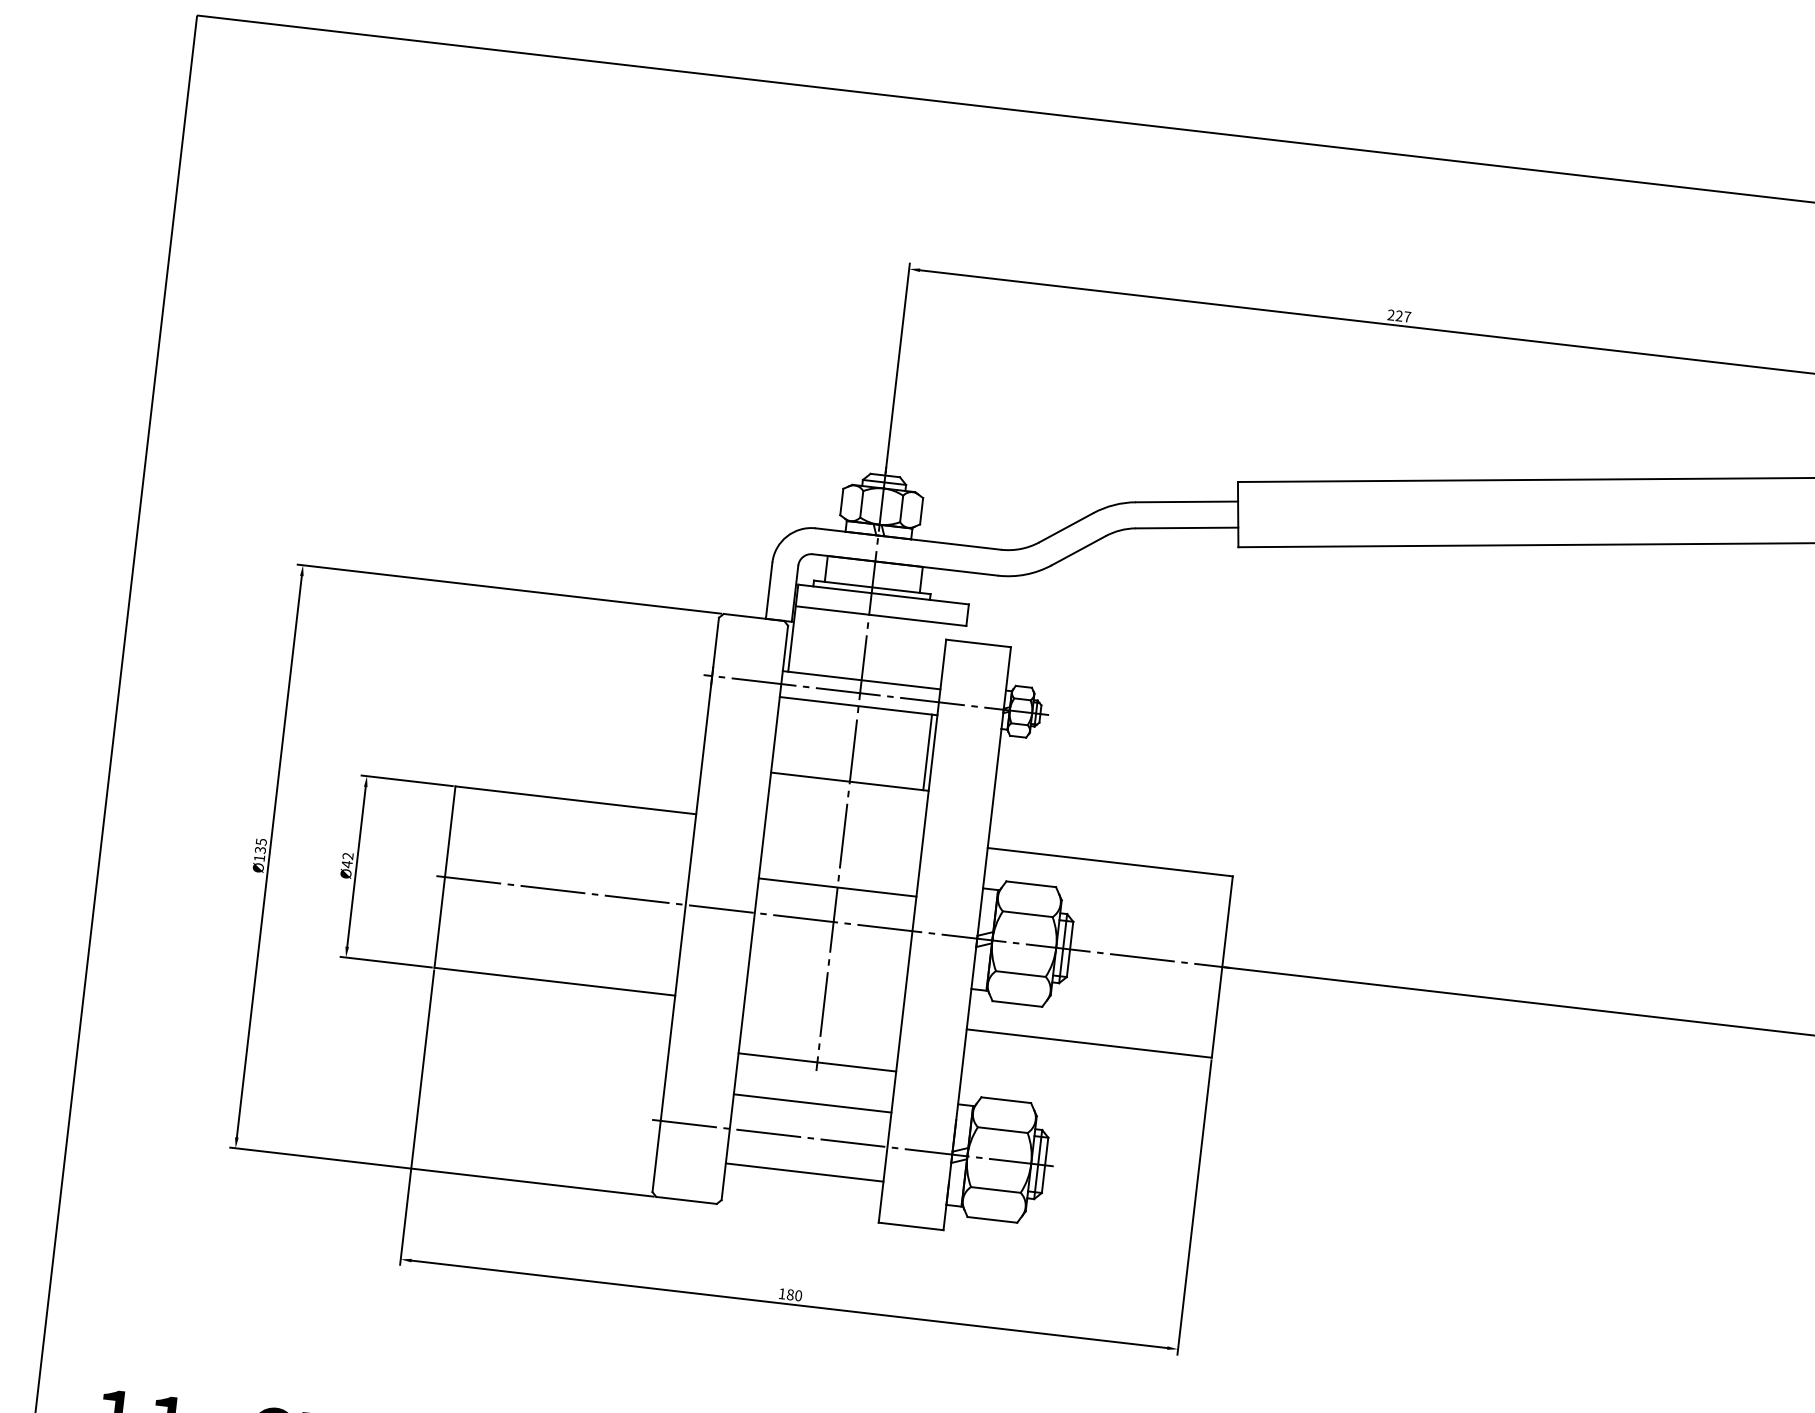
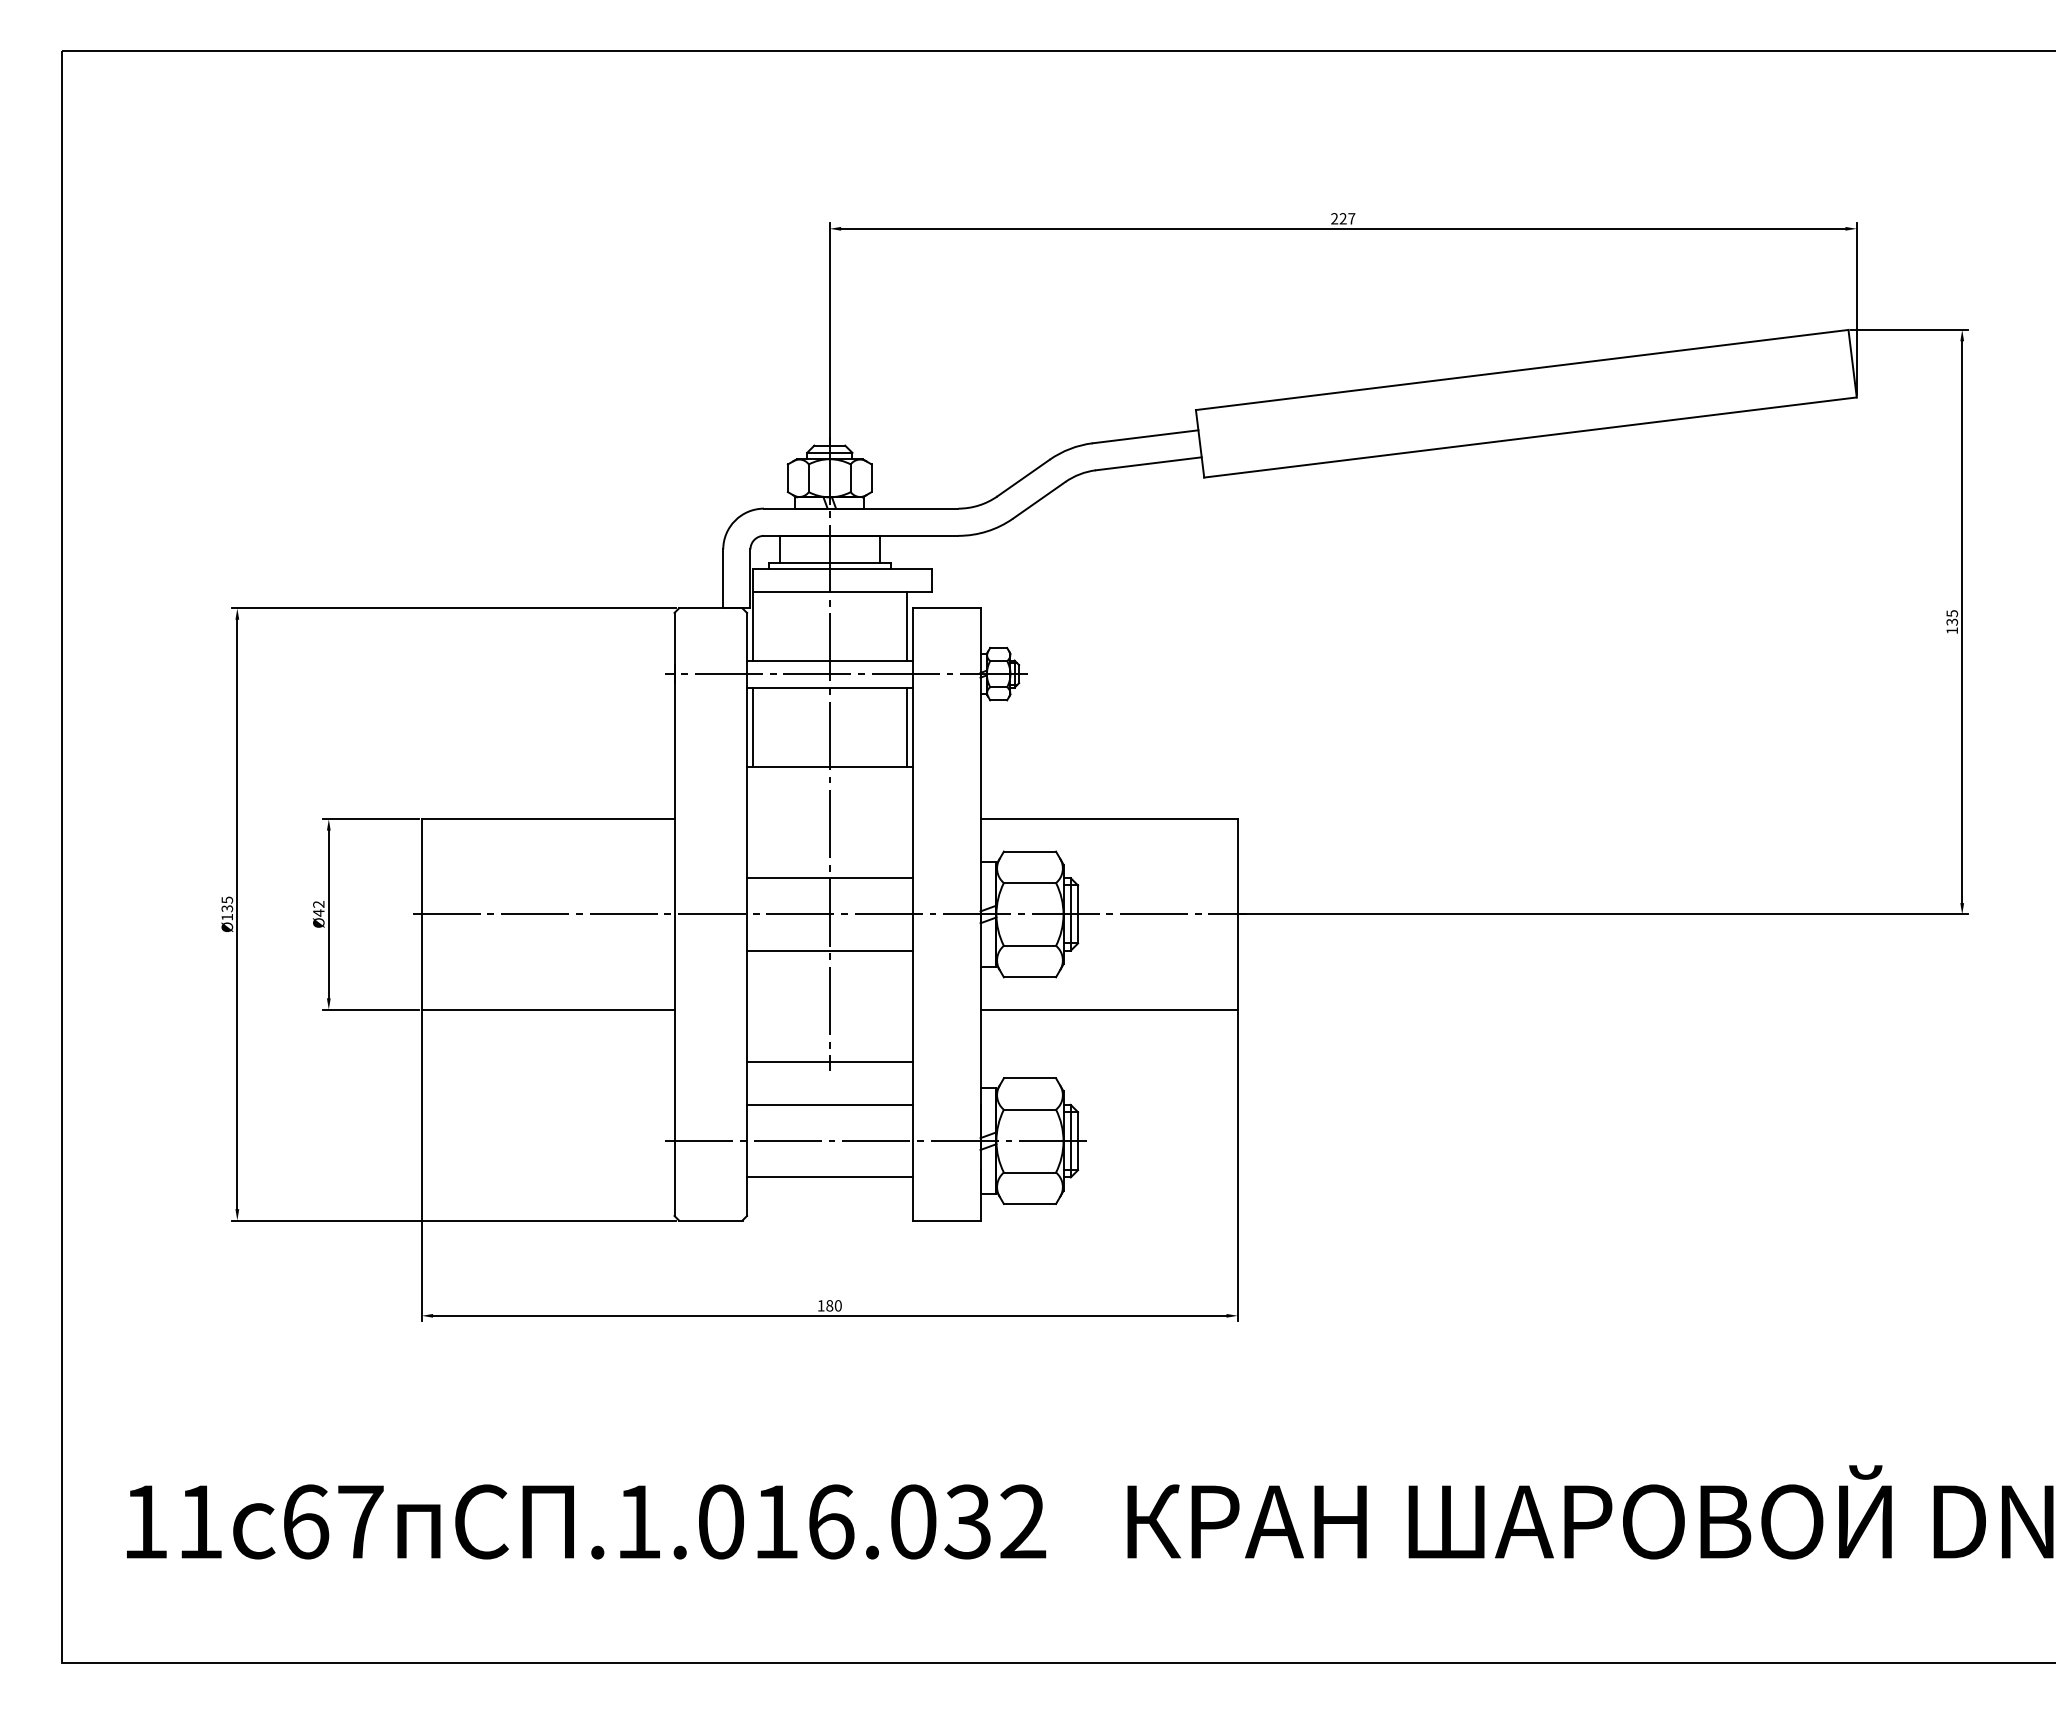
line: (938, 655) -> (906, 625), added
line: (780, 735) -> (752, 727), added
line: (829, 956) -> (829, 950), added

